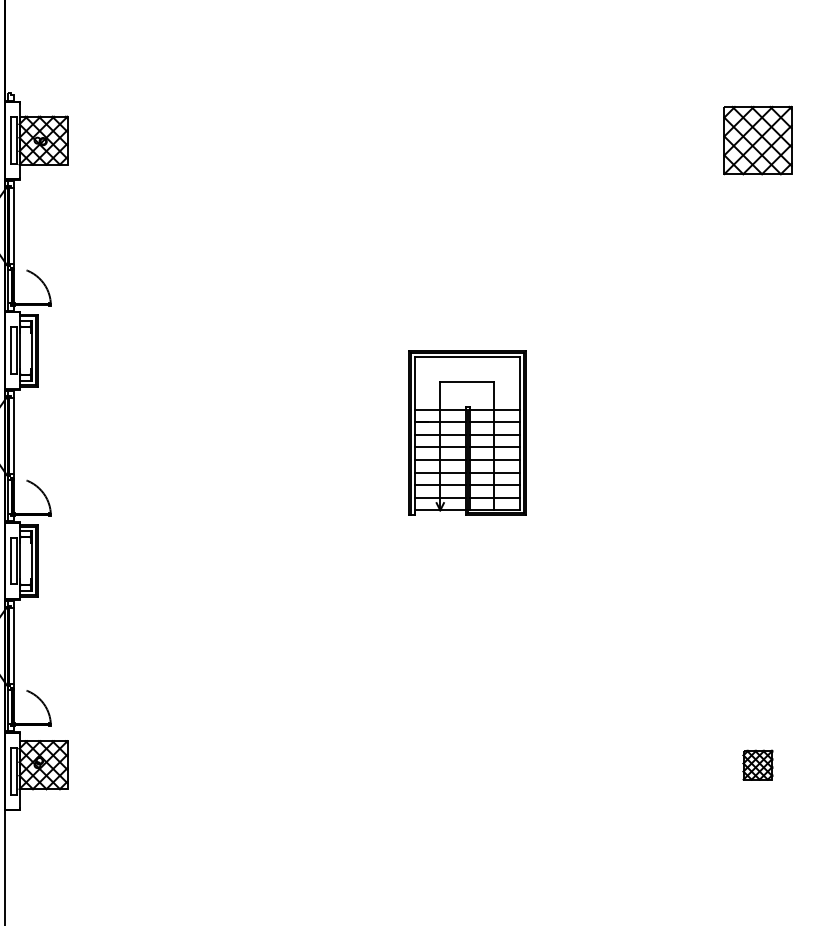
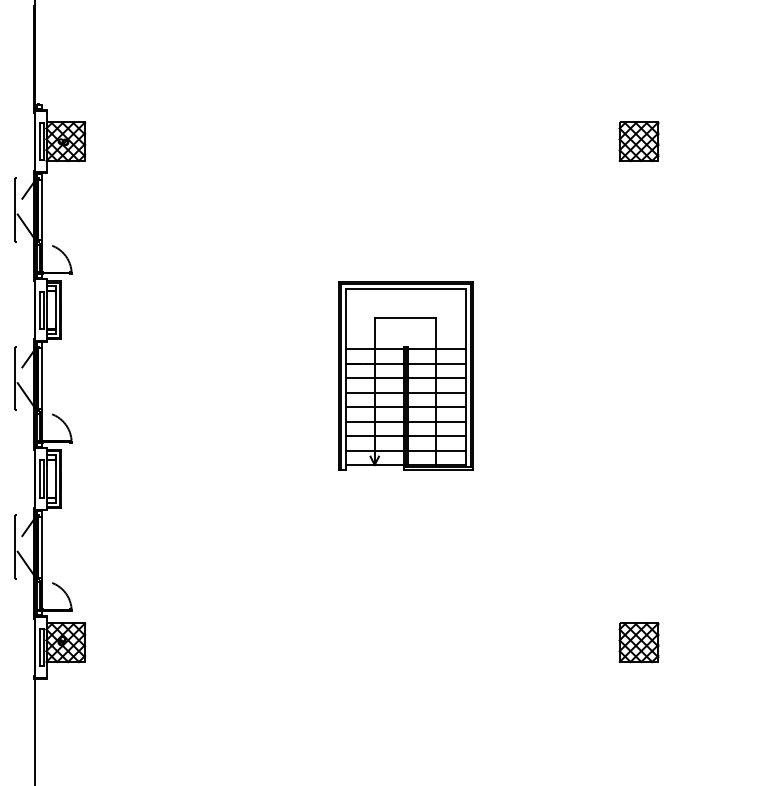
part: (757, 140) -> (638, 141), size x0.71
part: (466, 432) -> (405, 375), size x1.43
part: (757, 764) -> (638, 642), size x1.67

